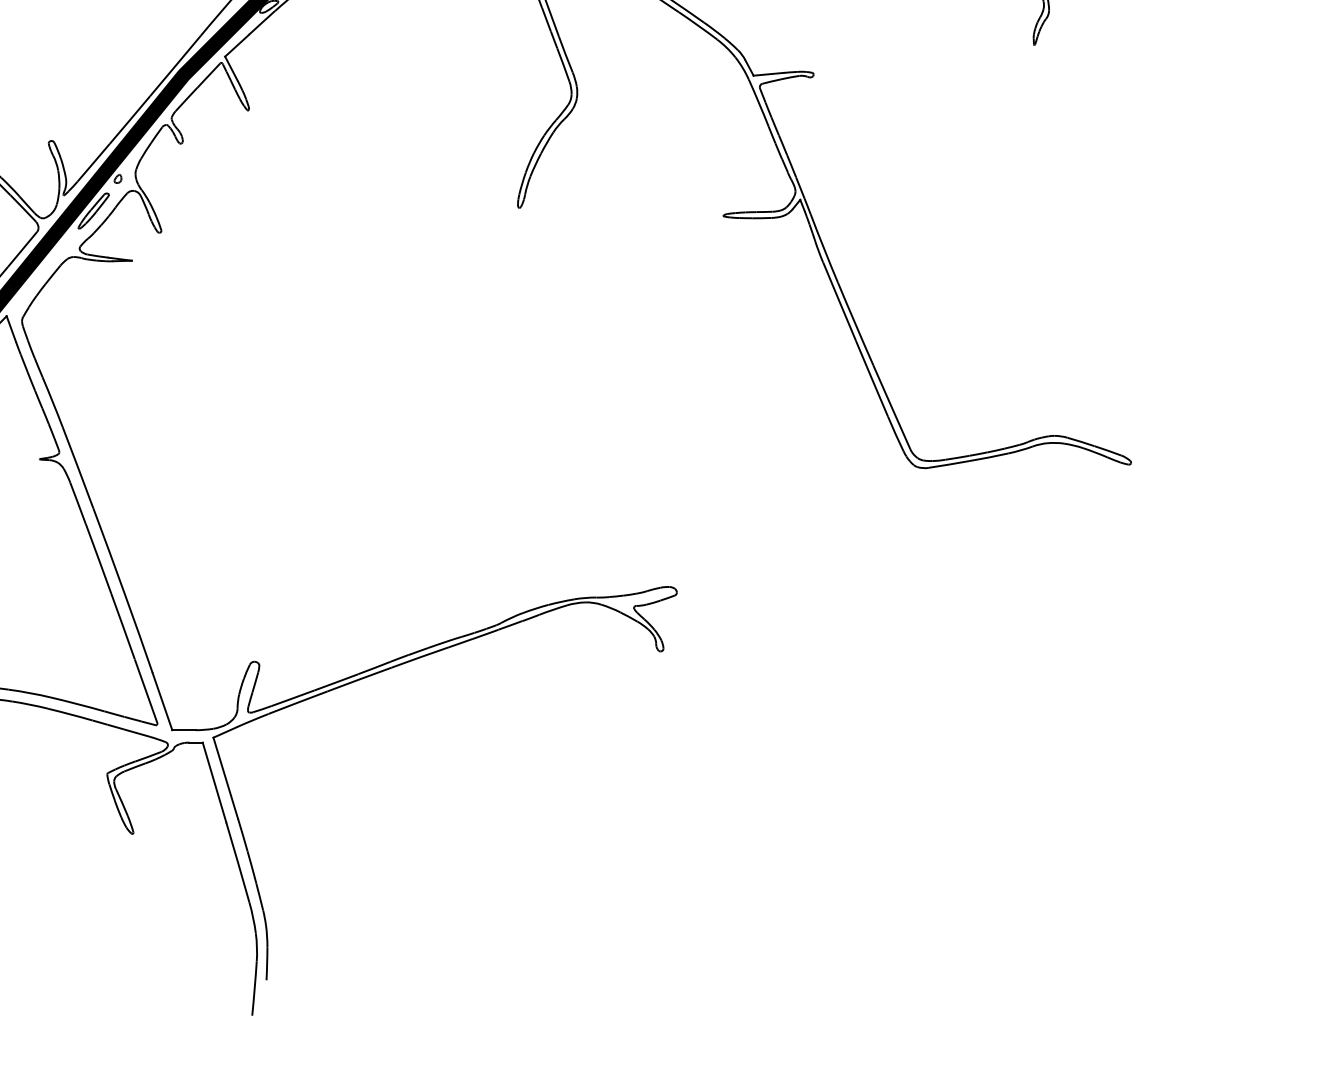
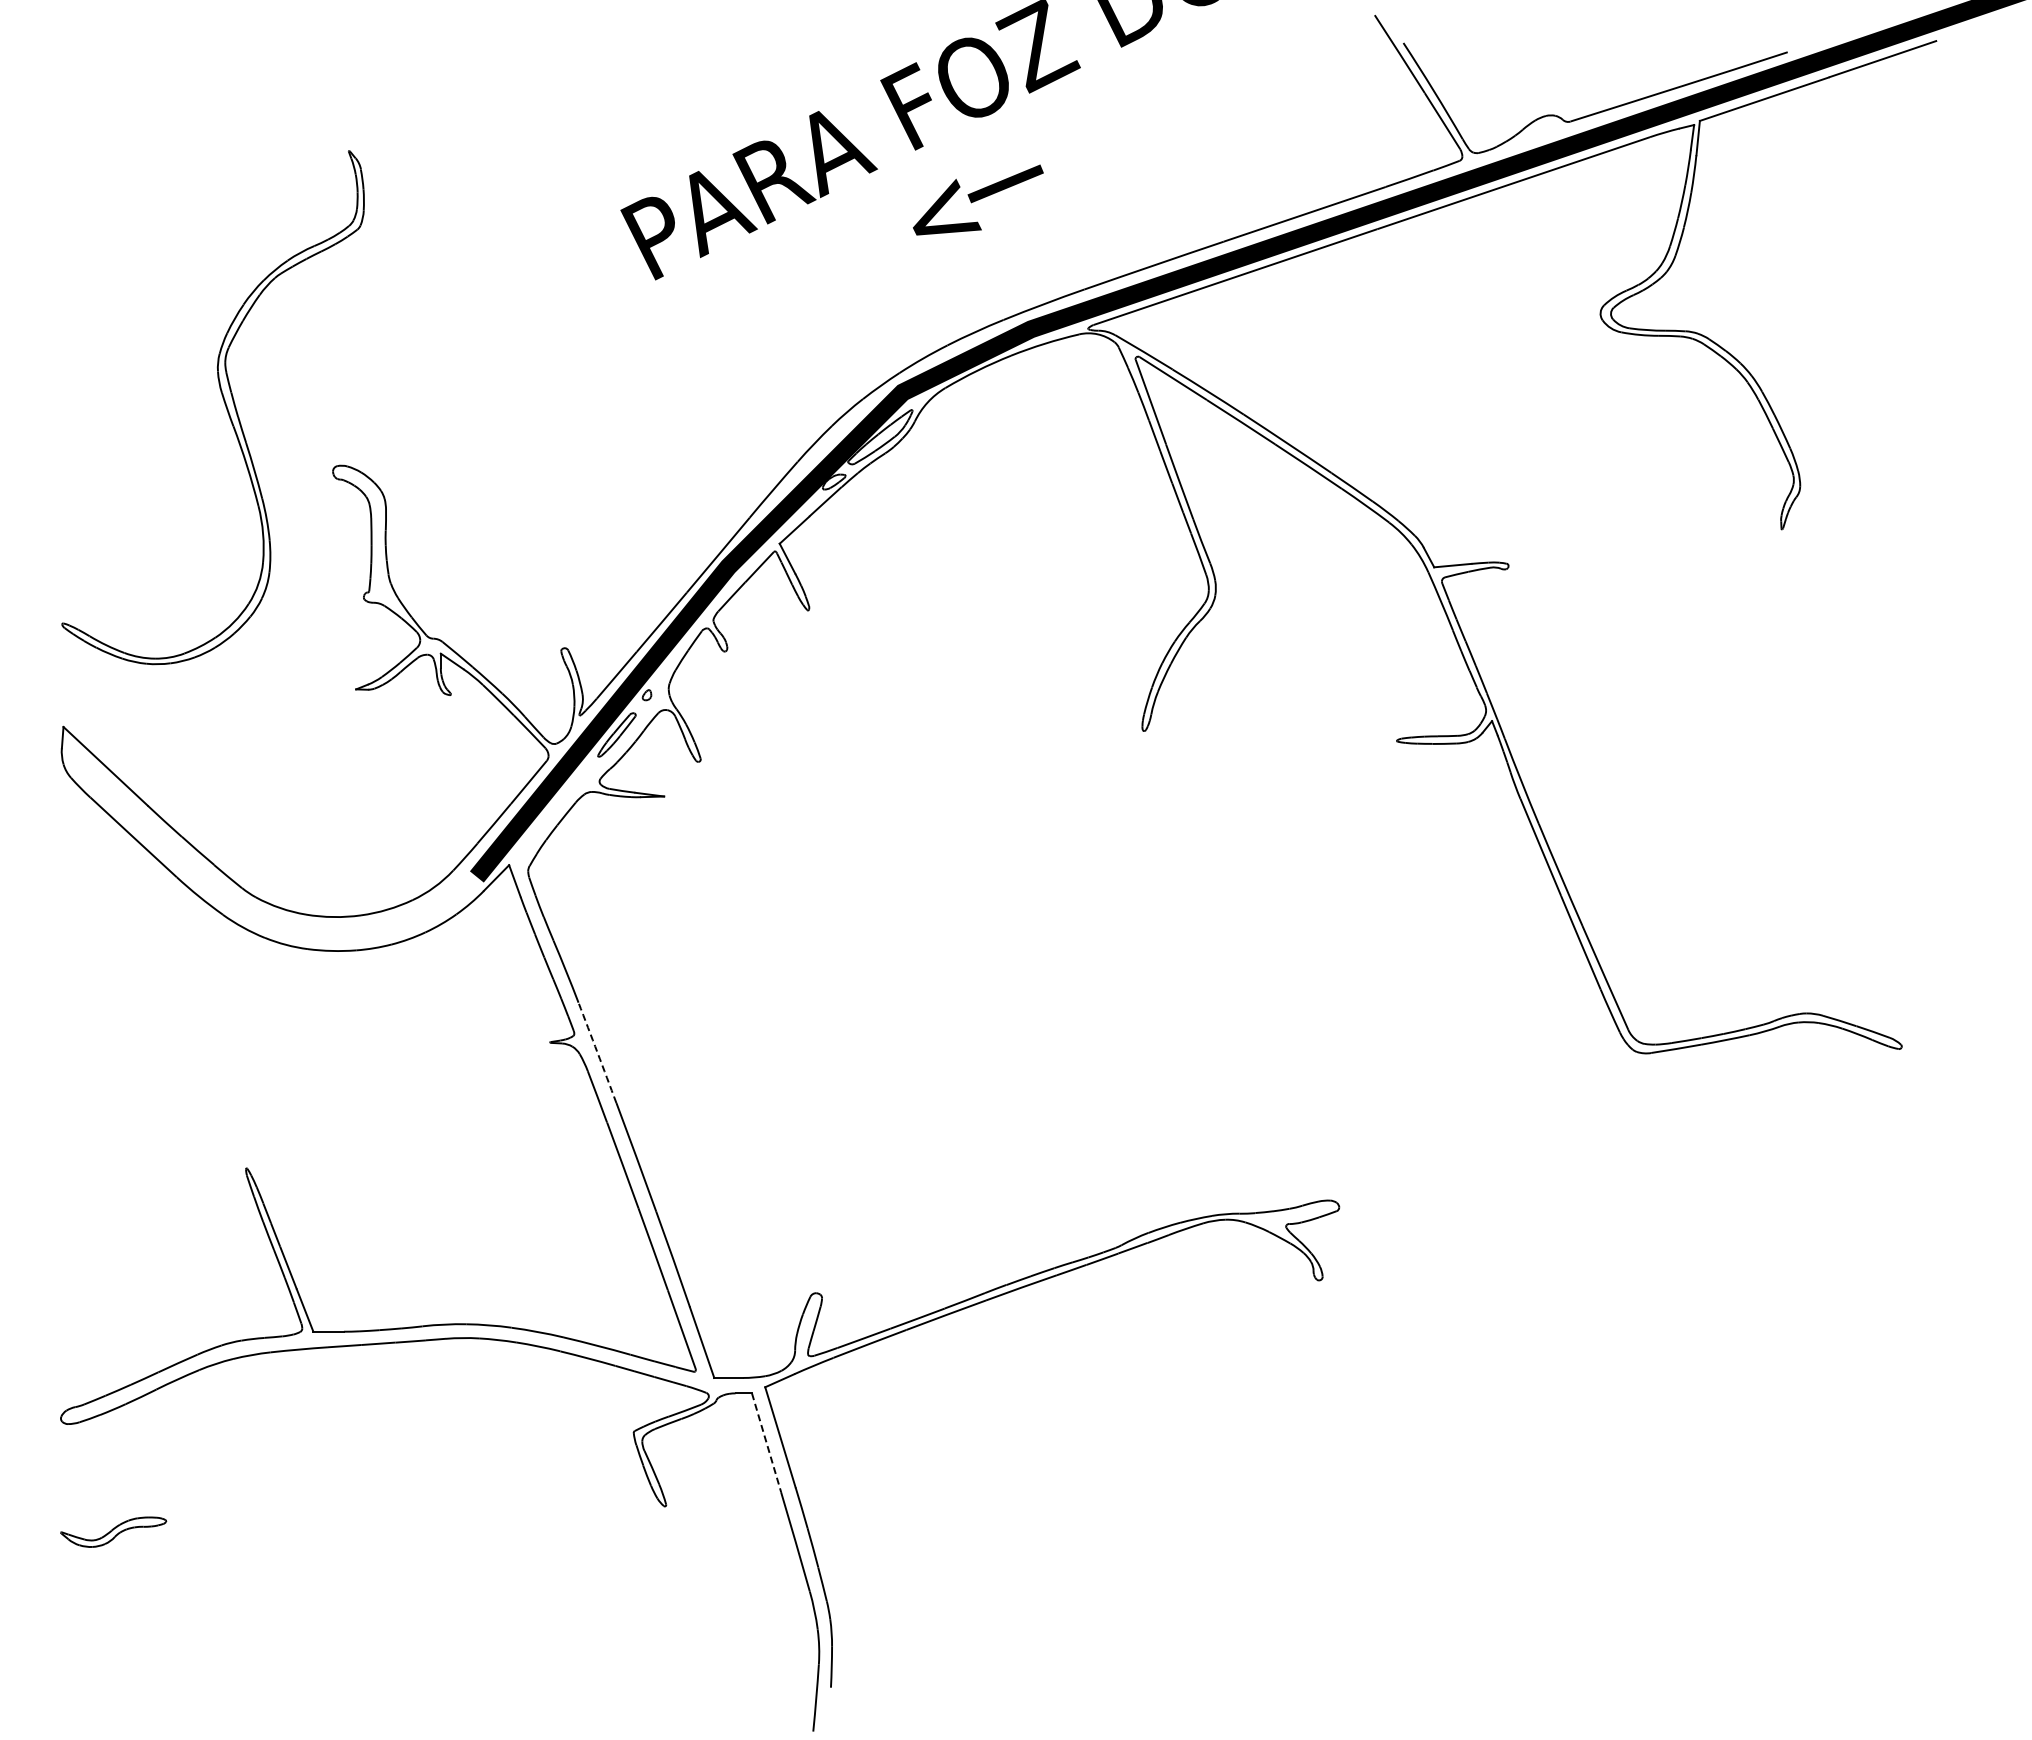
arc: (78, 467) -> (597, 1052), solid -> dashed
line: (214, 783) -> (766, 1443), solid -> dashed

